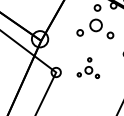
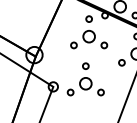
part: (88, 67) -> (85, 79), size x1.67

